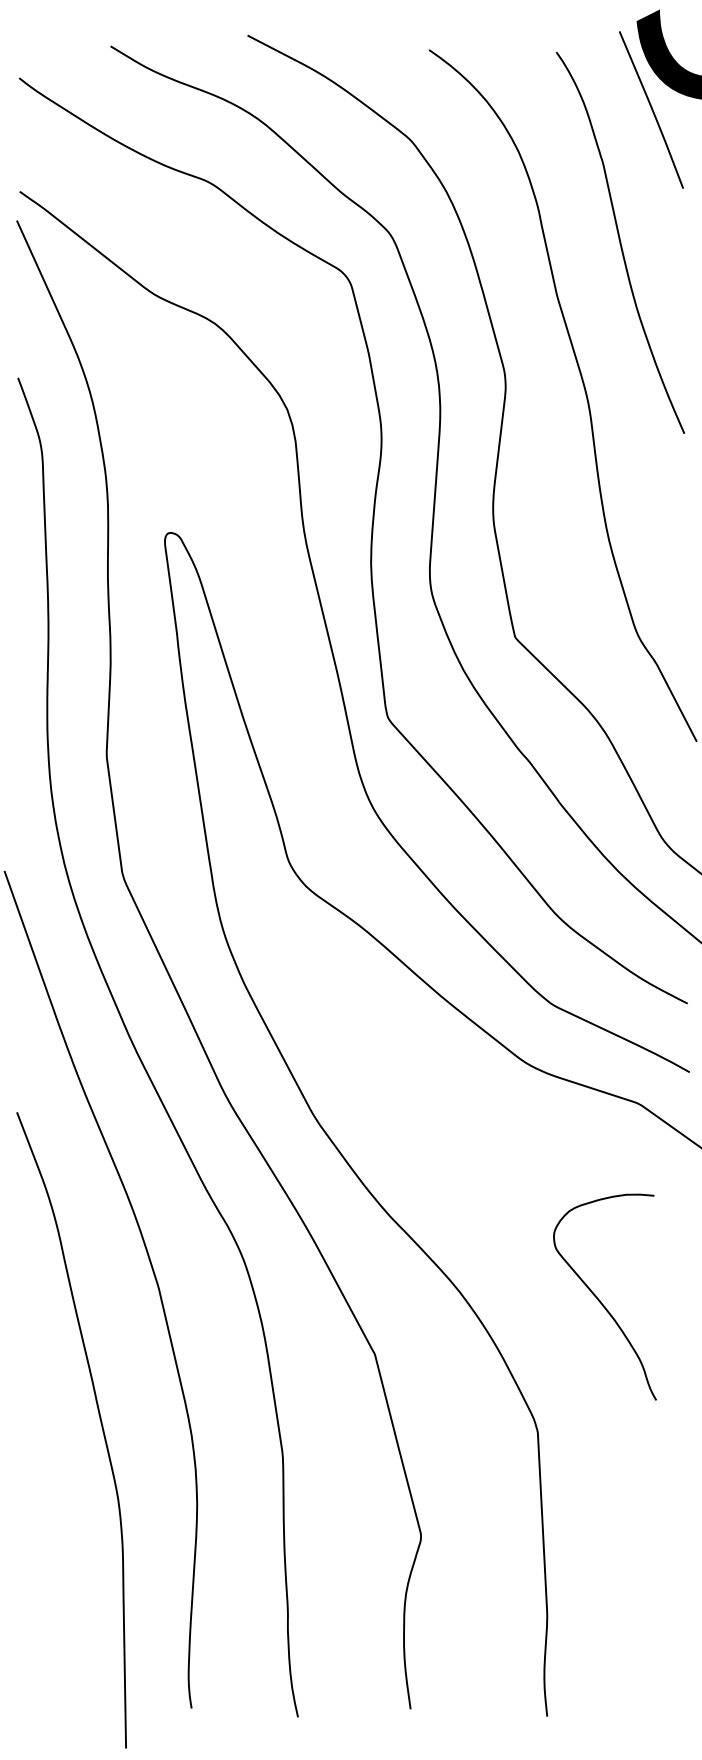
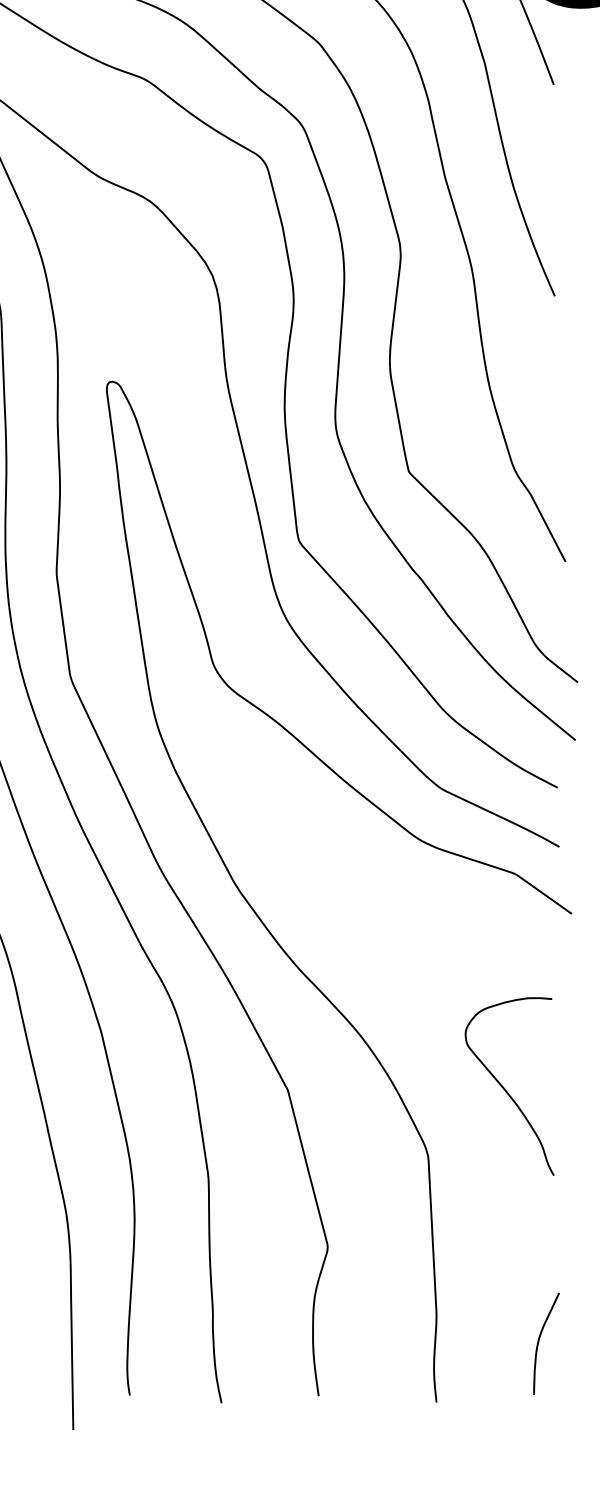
curve: (600, 1300) -> (505, 1089), moved
curve: (666, 1646) -> (539, 1342), added

